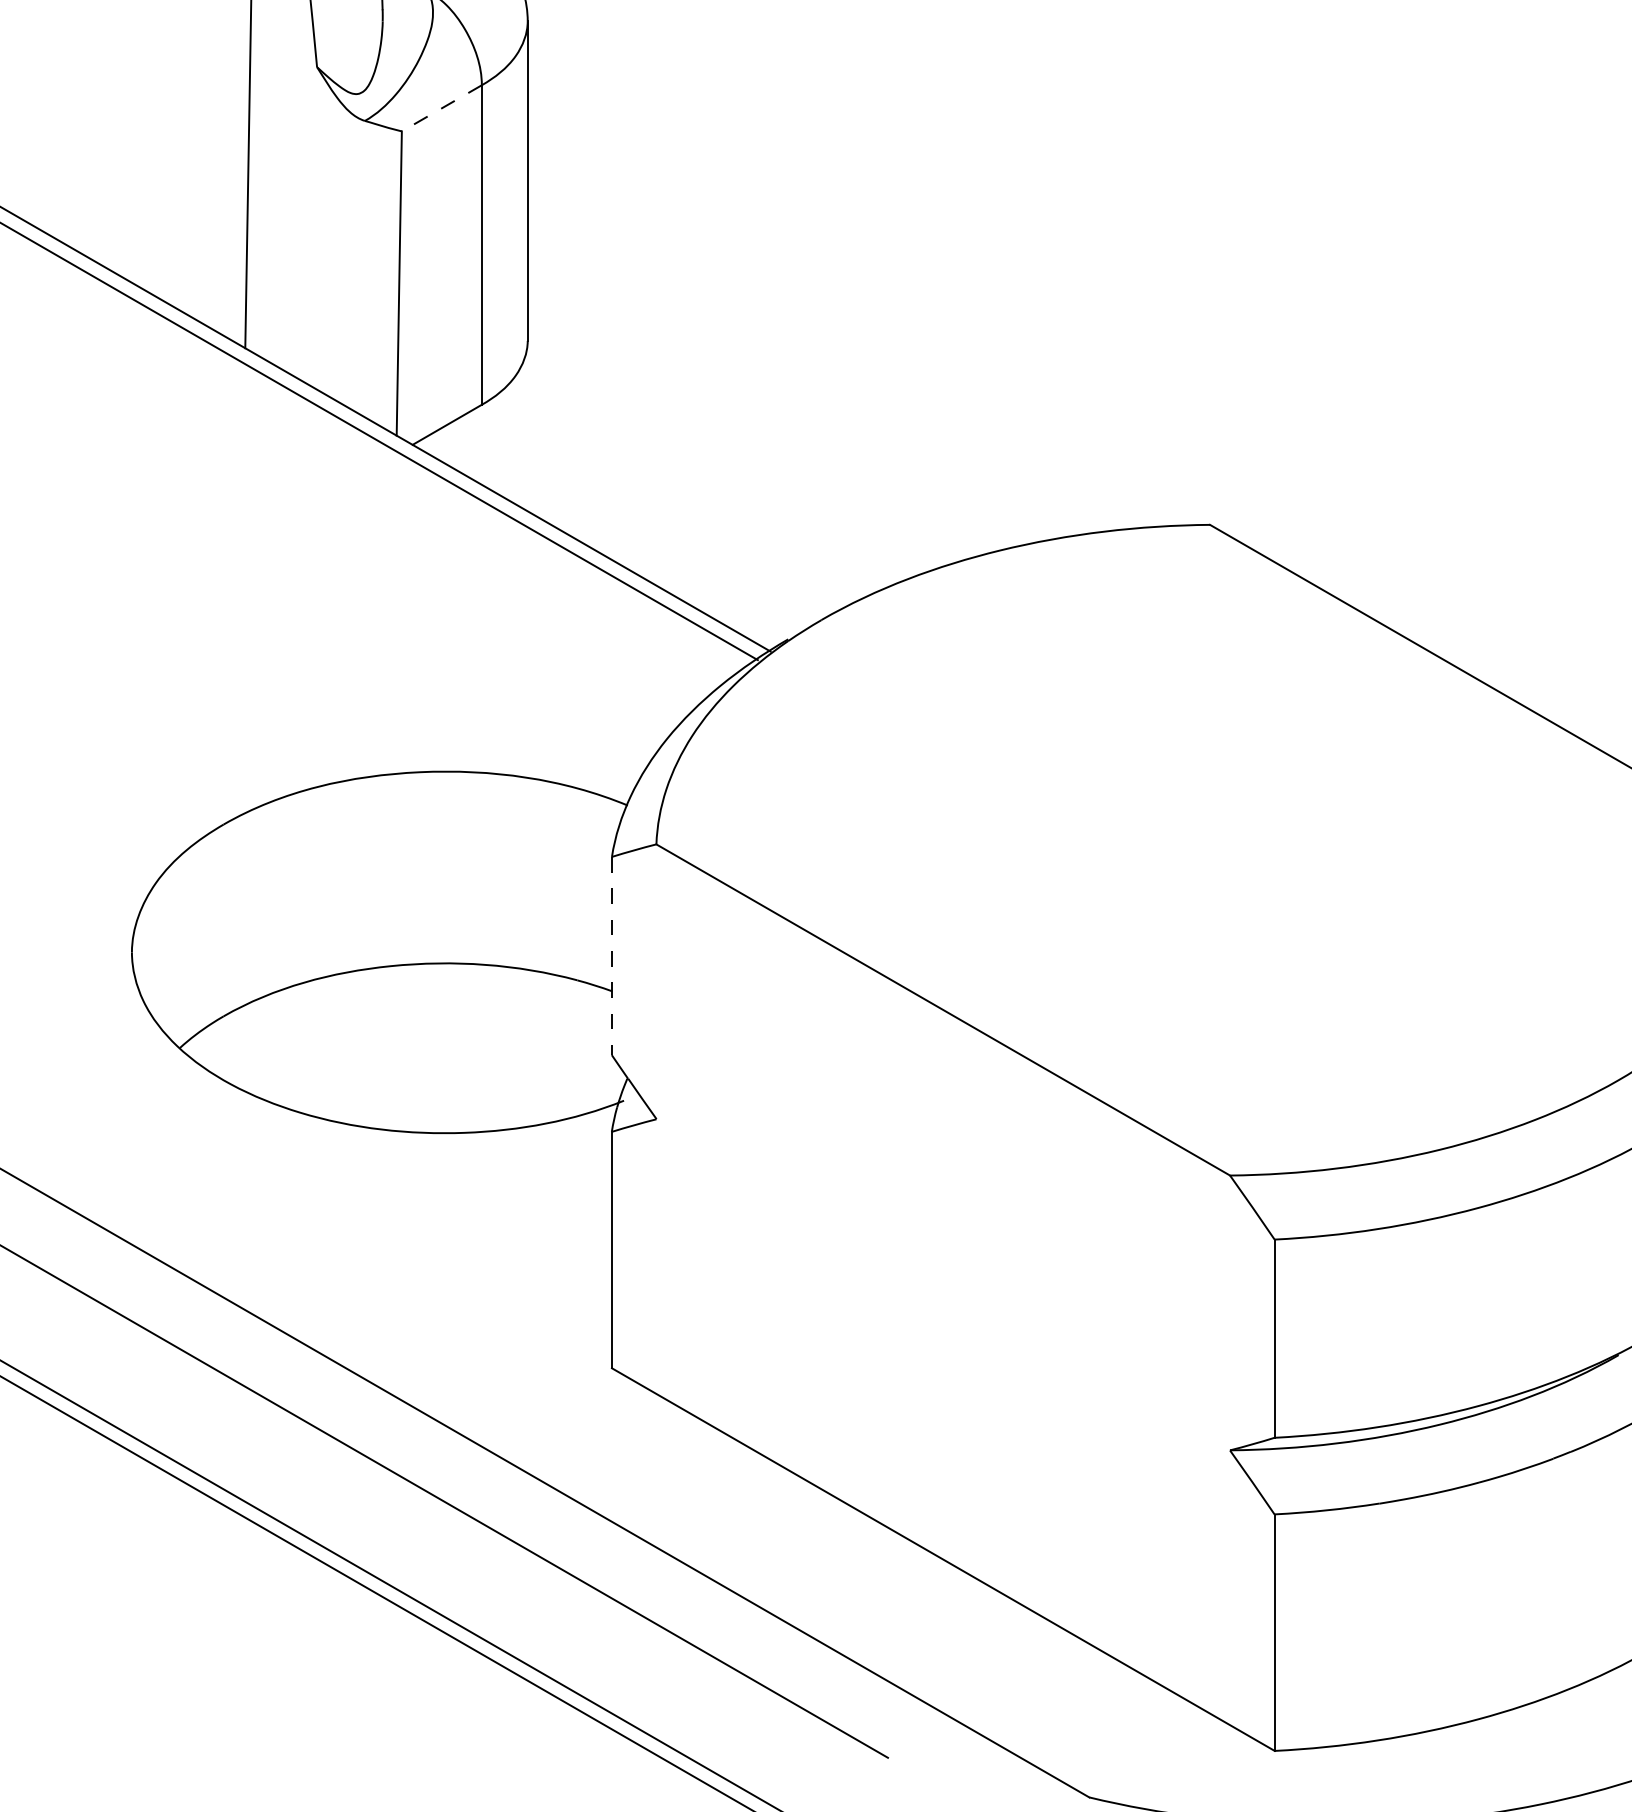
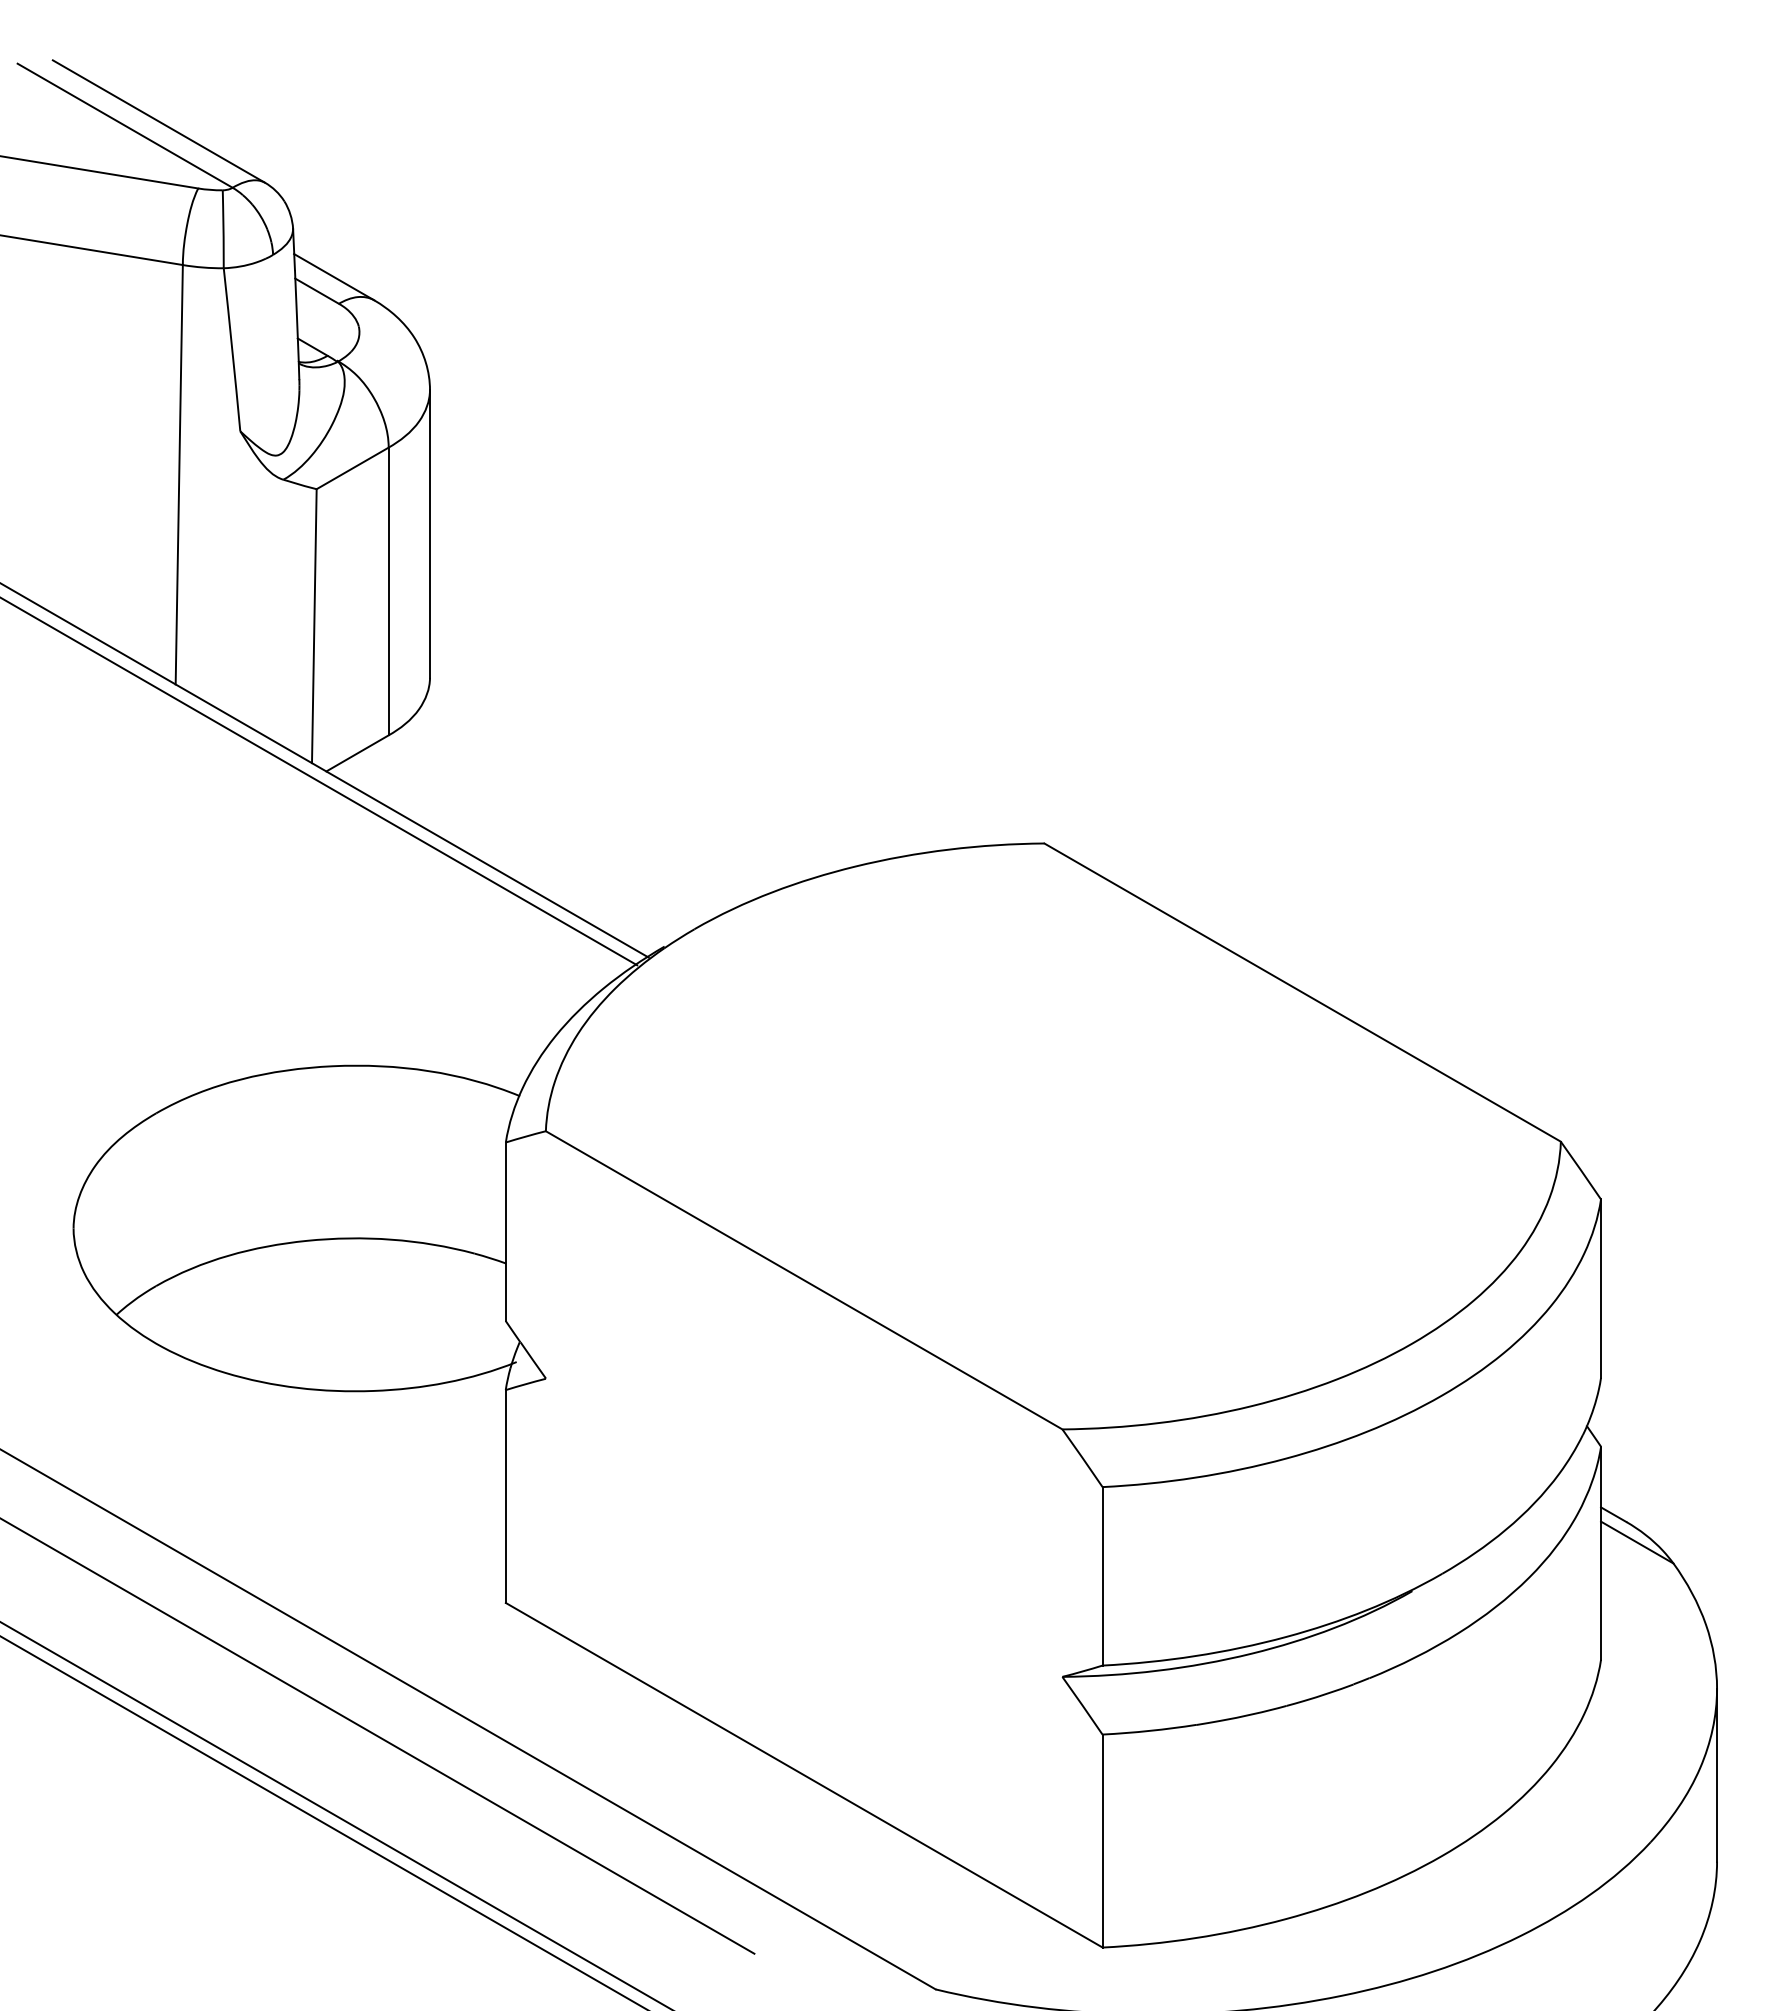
line: (441, 108) -> (352, 468), dashed -> solid
line: (611, 956) -> (505, 1232), dashed -> solid

